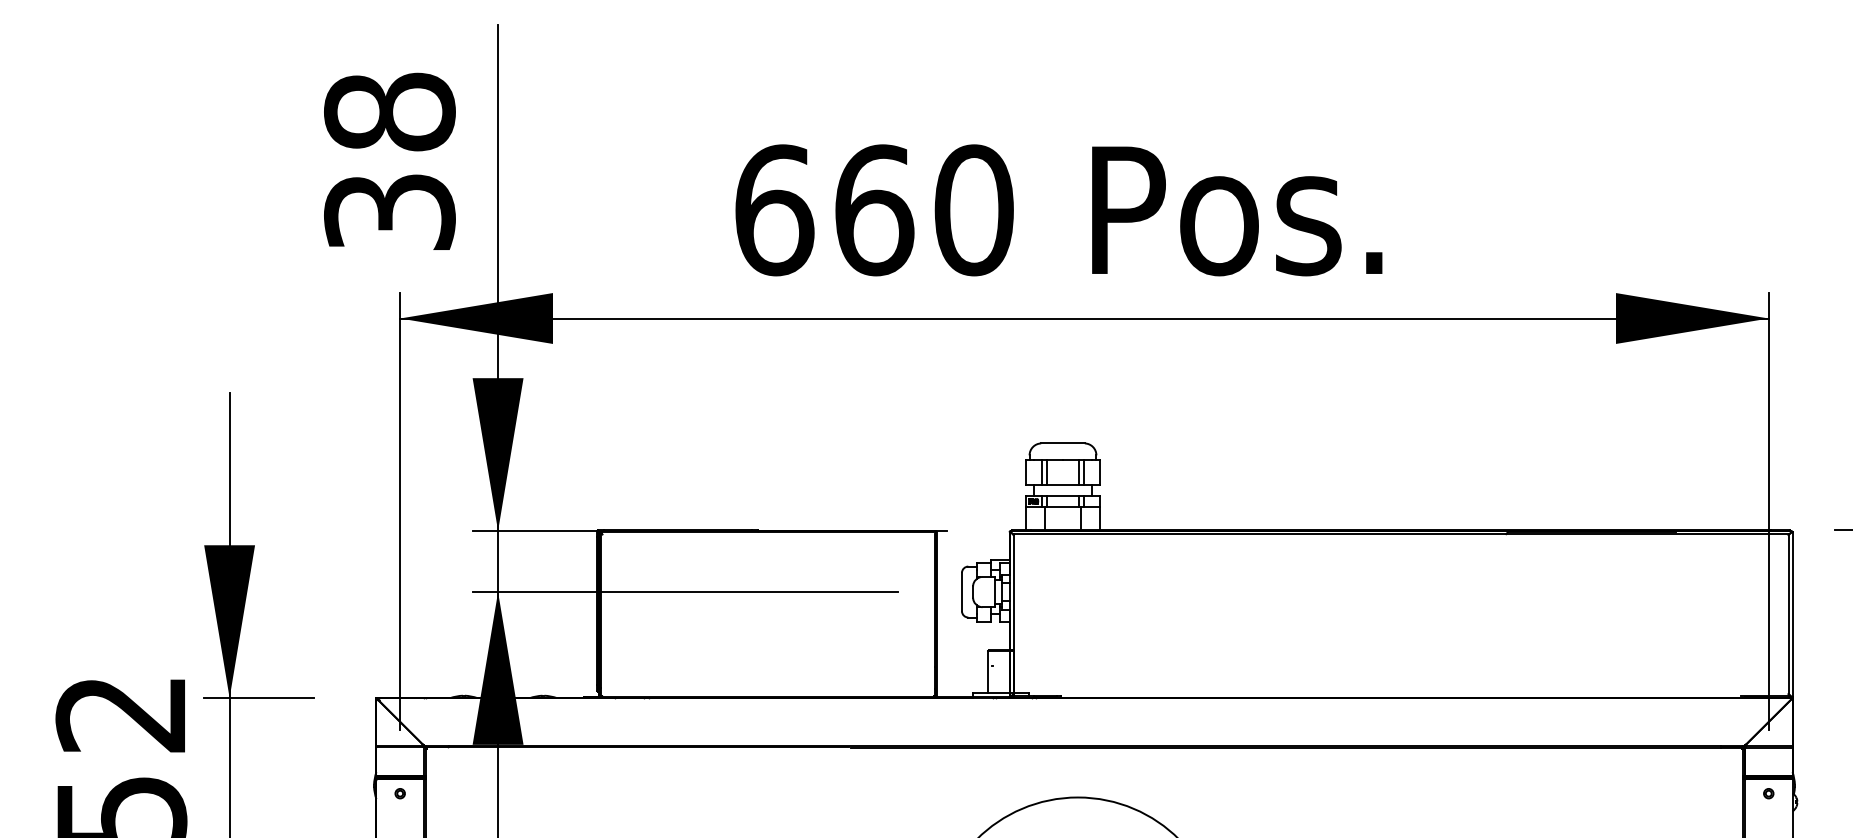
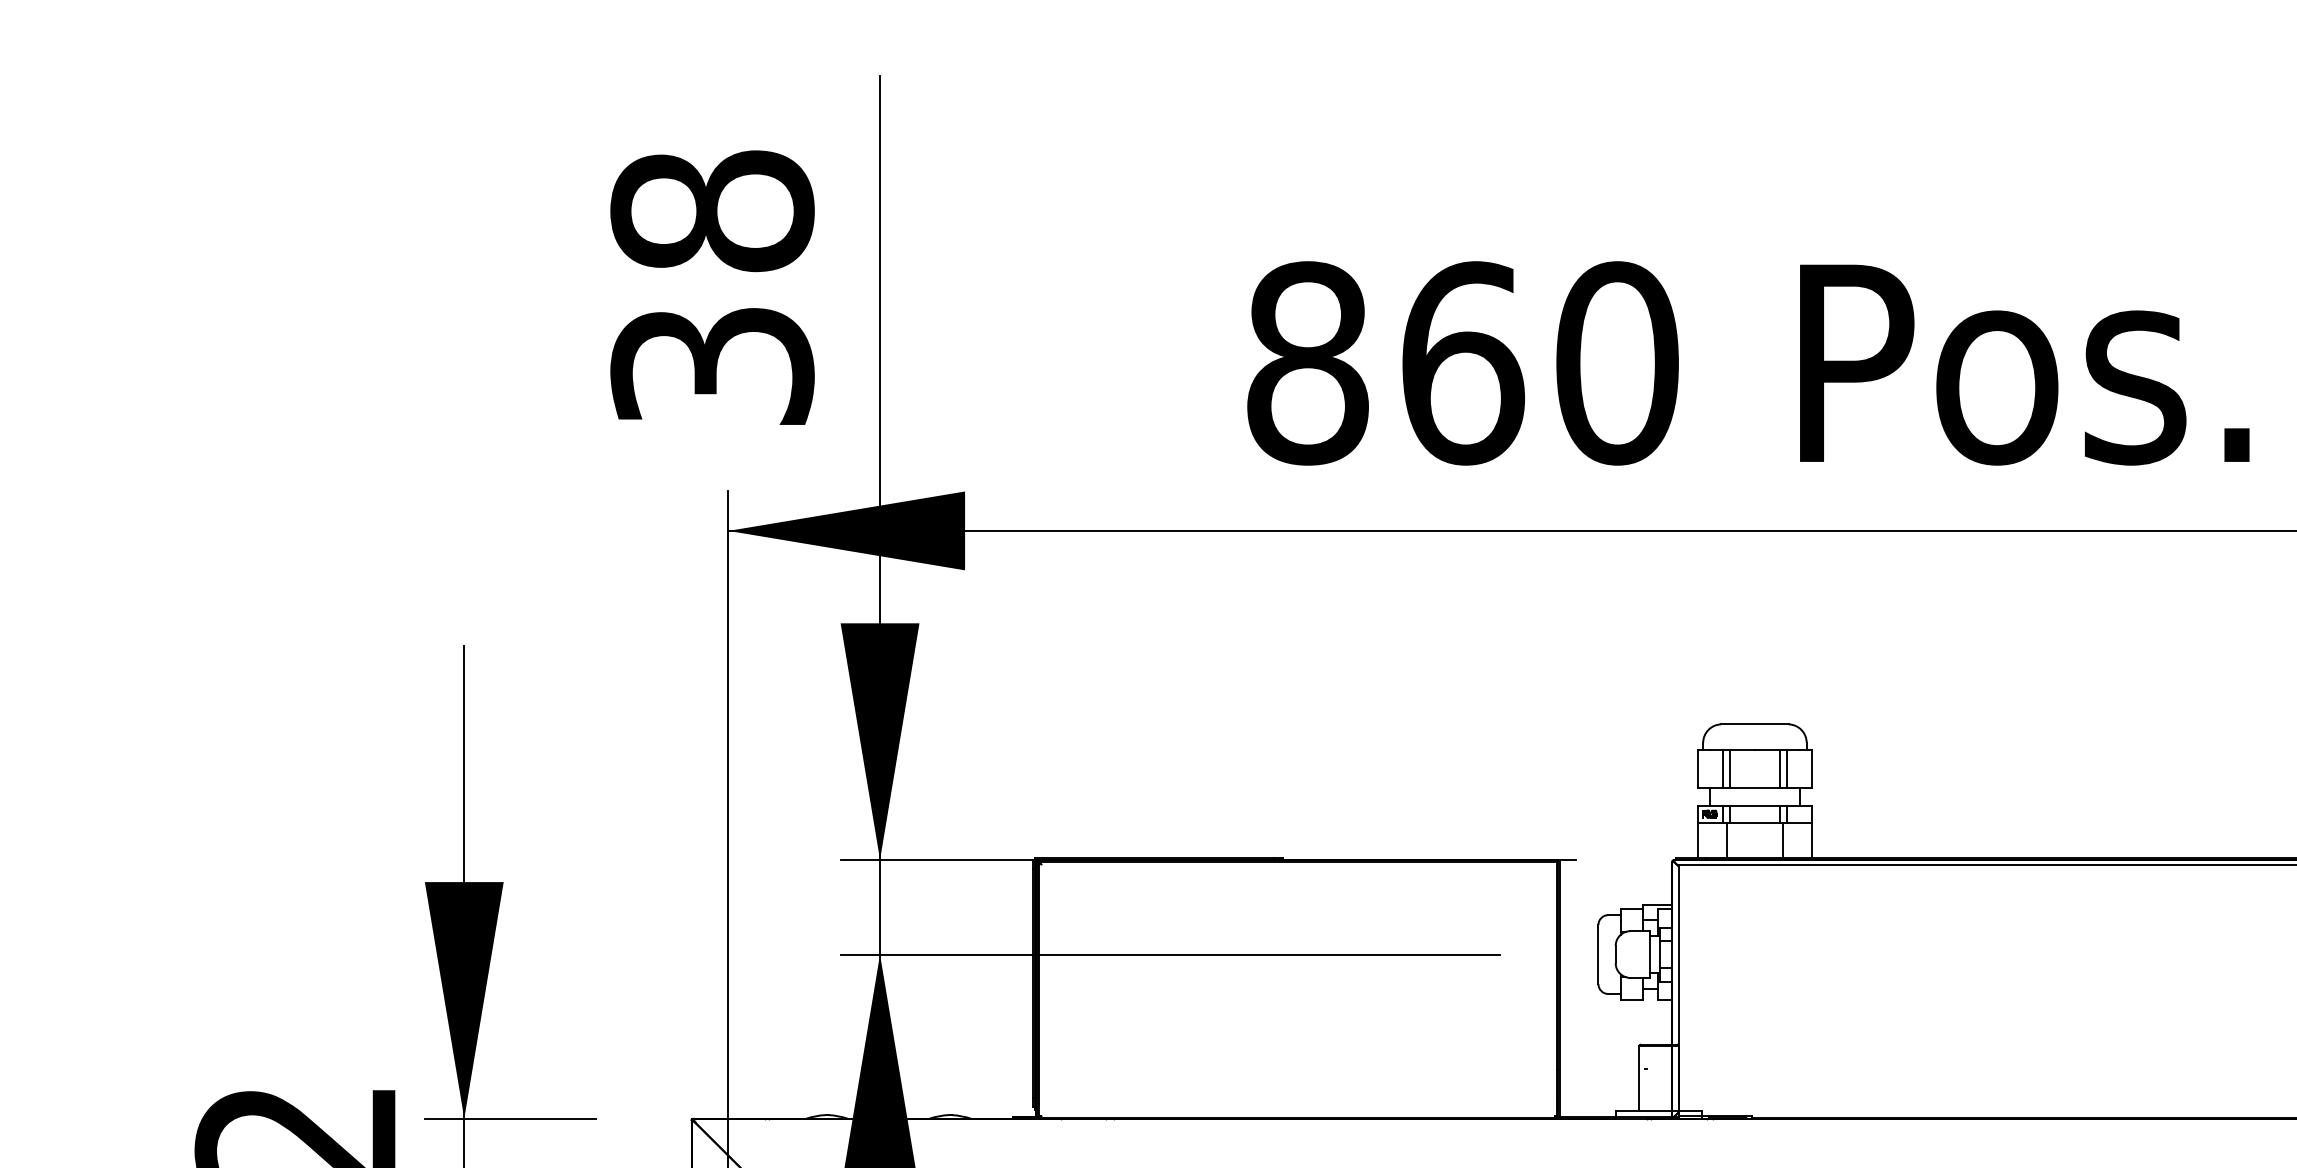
text: (774, 210) -> (1308, 363), 660 -> 860

